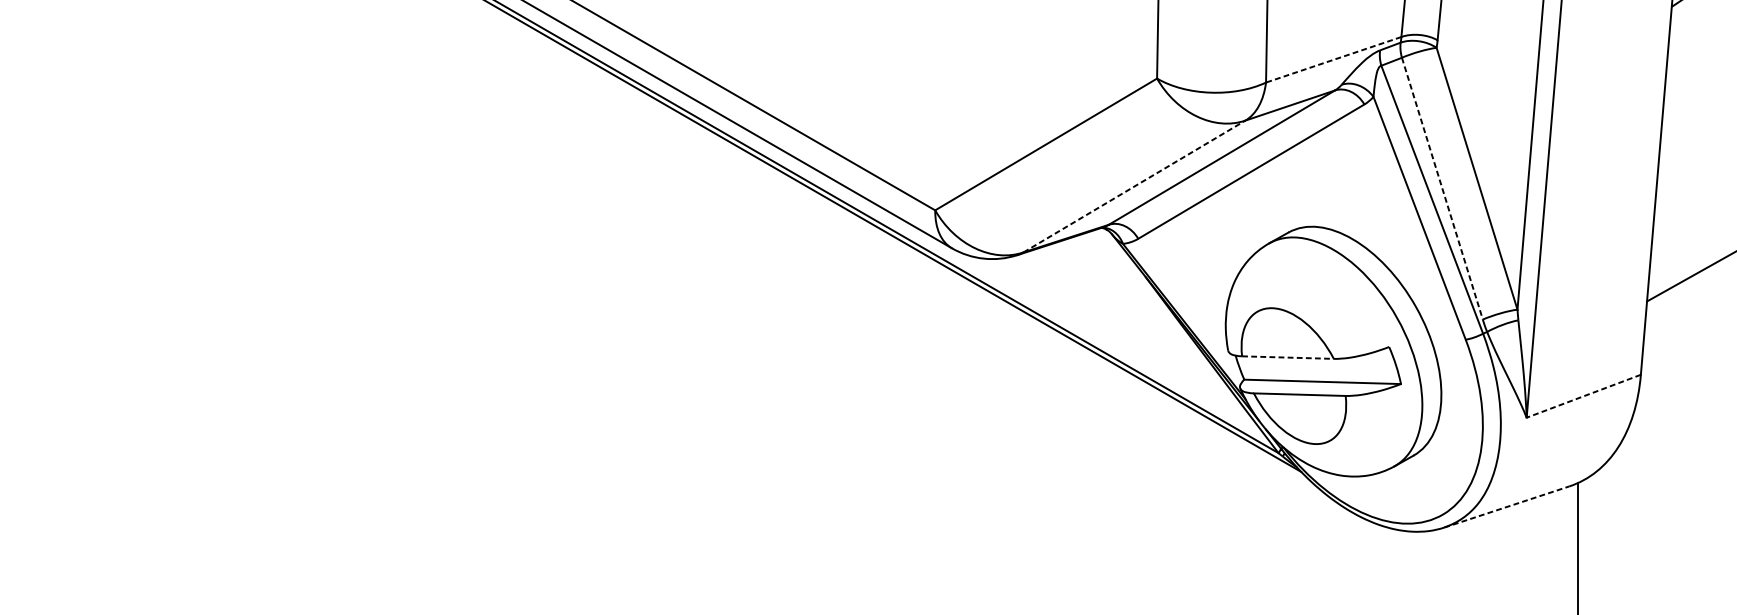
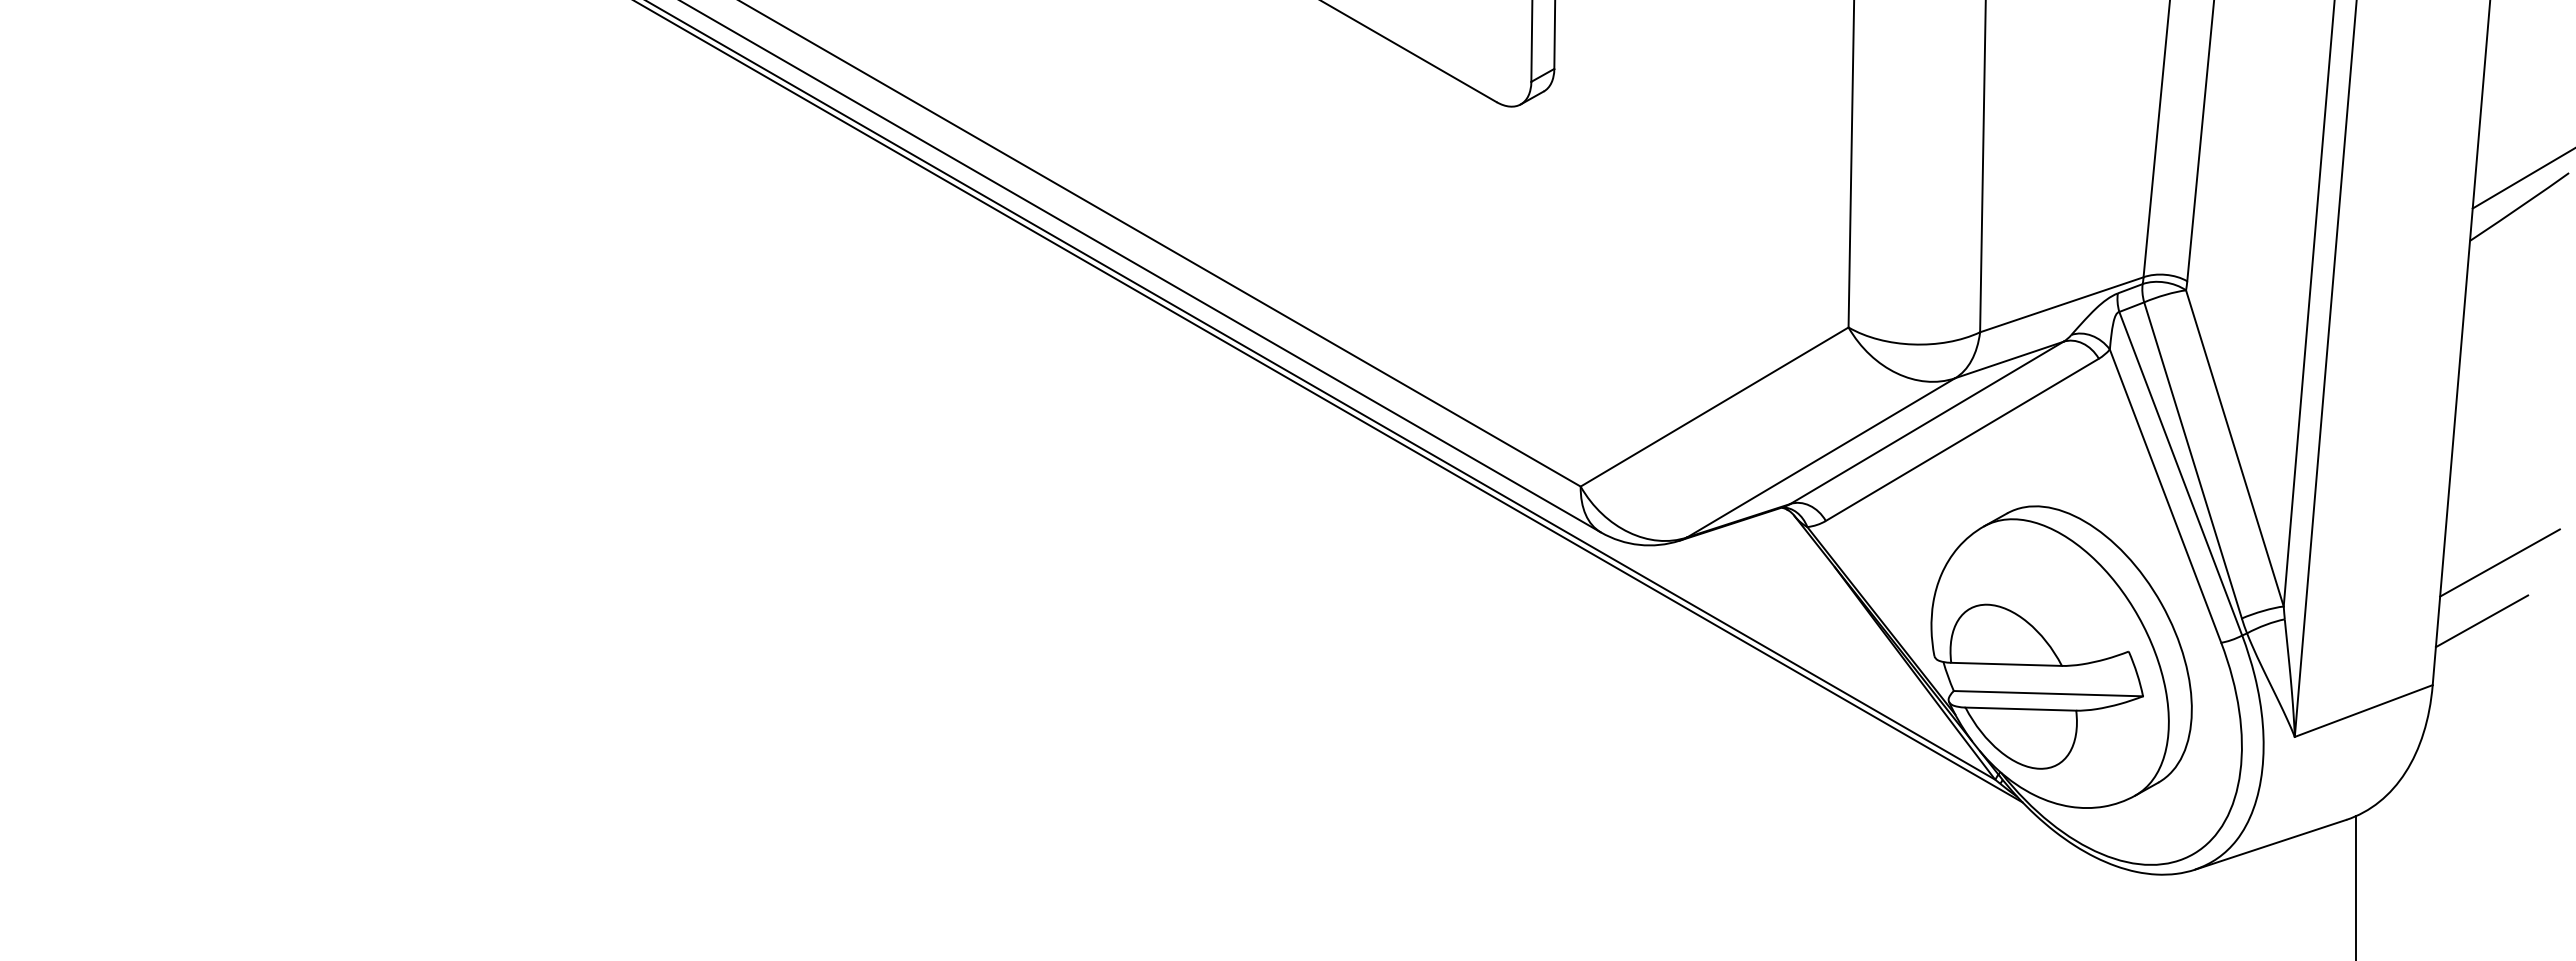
line: (1333, 59) -> (2061, 304), dashed -> solid
line: (1134, 186) -> (1821, 457), dashed -> solid
line: (1442, 188) -> (2193, 460), dashed -> solid
line: (1681, 322) -> (2481, 621), added
line: (1288, 357) -> (2007, 664), dashed -> solid
line: (1583, 396) -> (2363, 711), dashed -> solid
line: (1507, 506) -> (2271, 844), dashed -> solid

